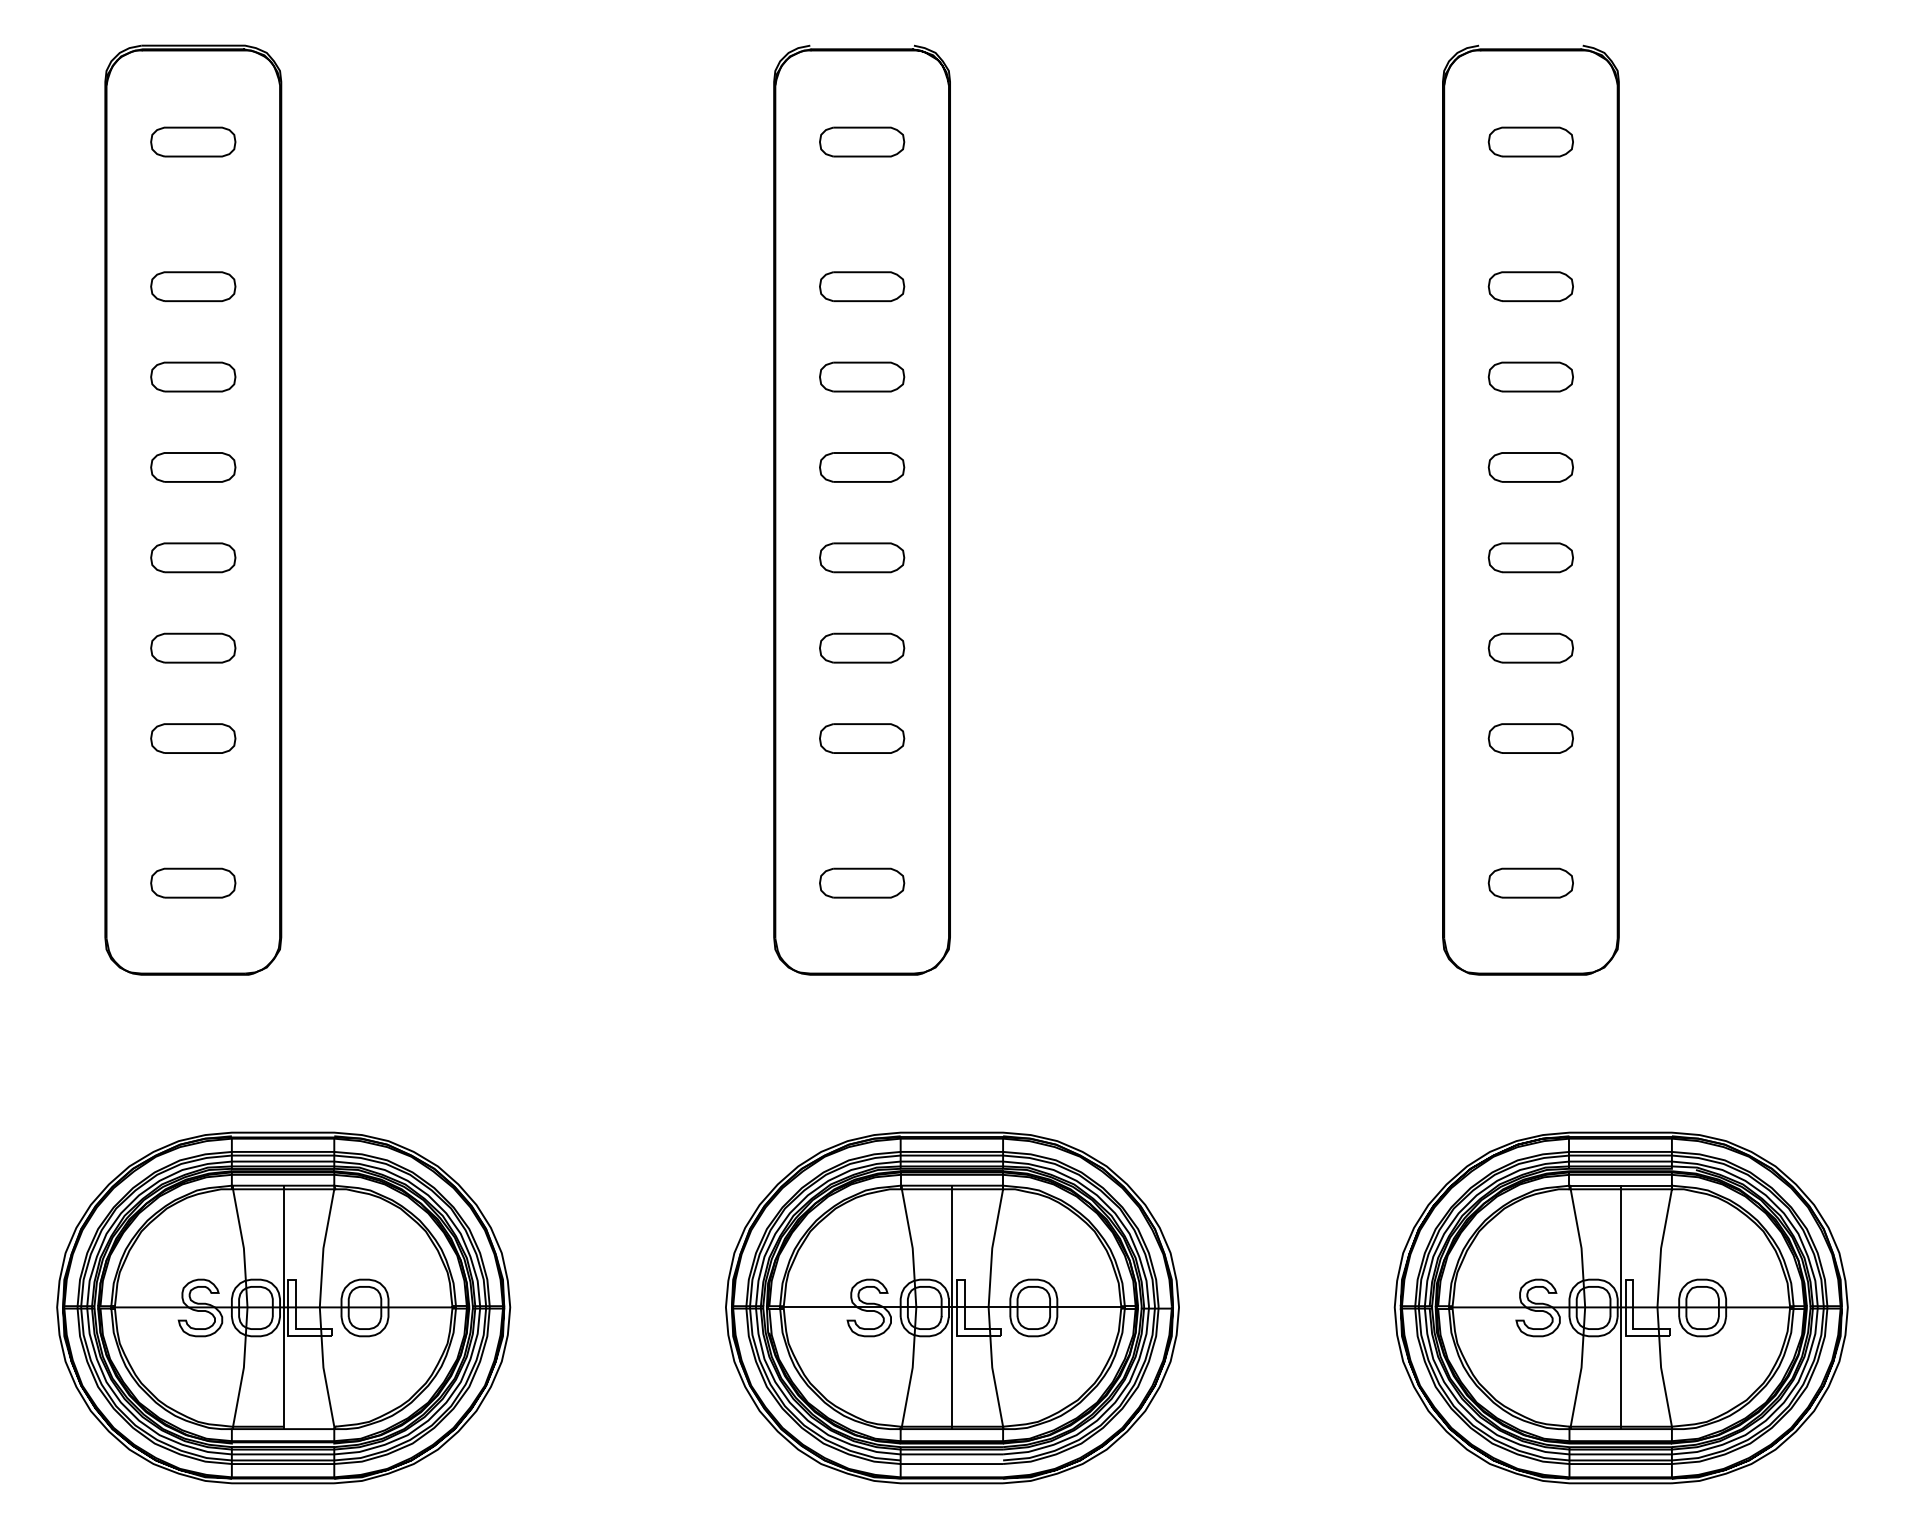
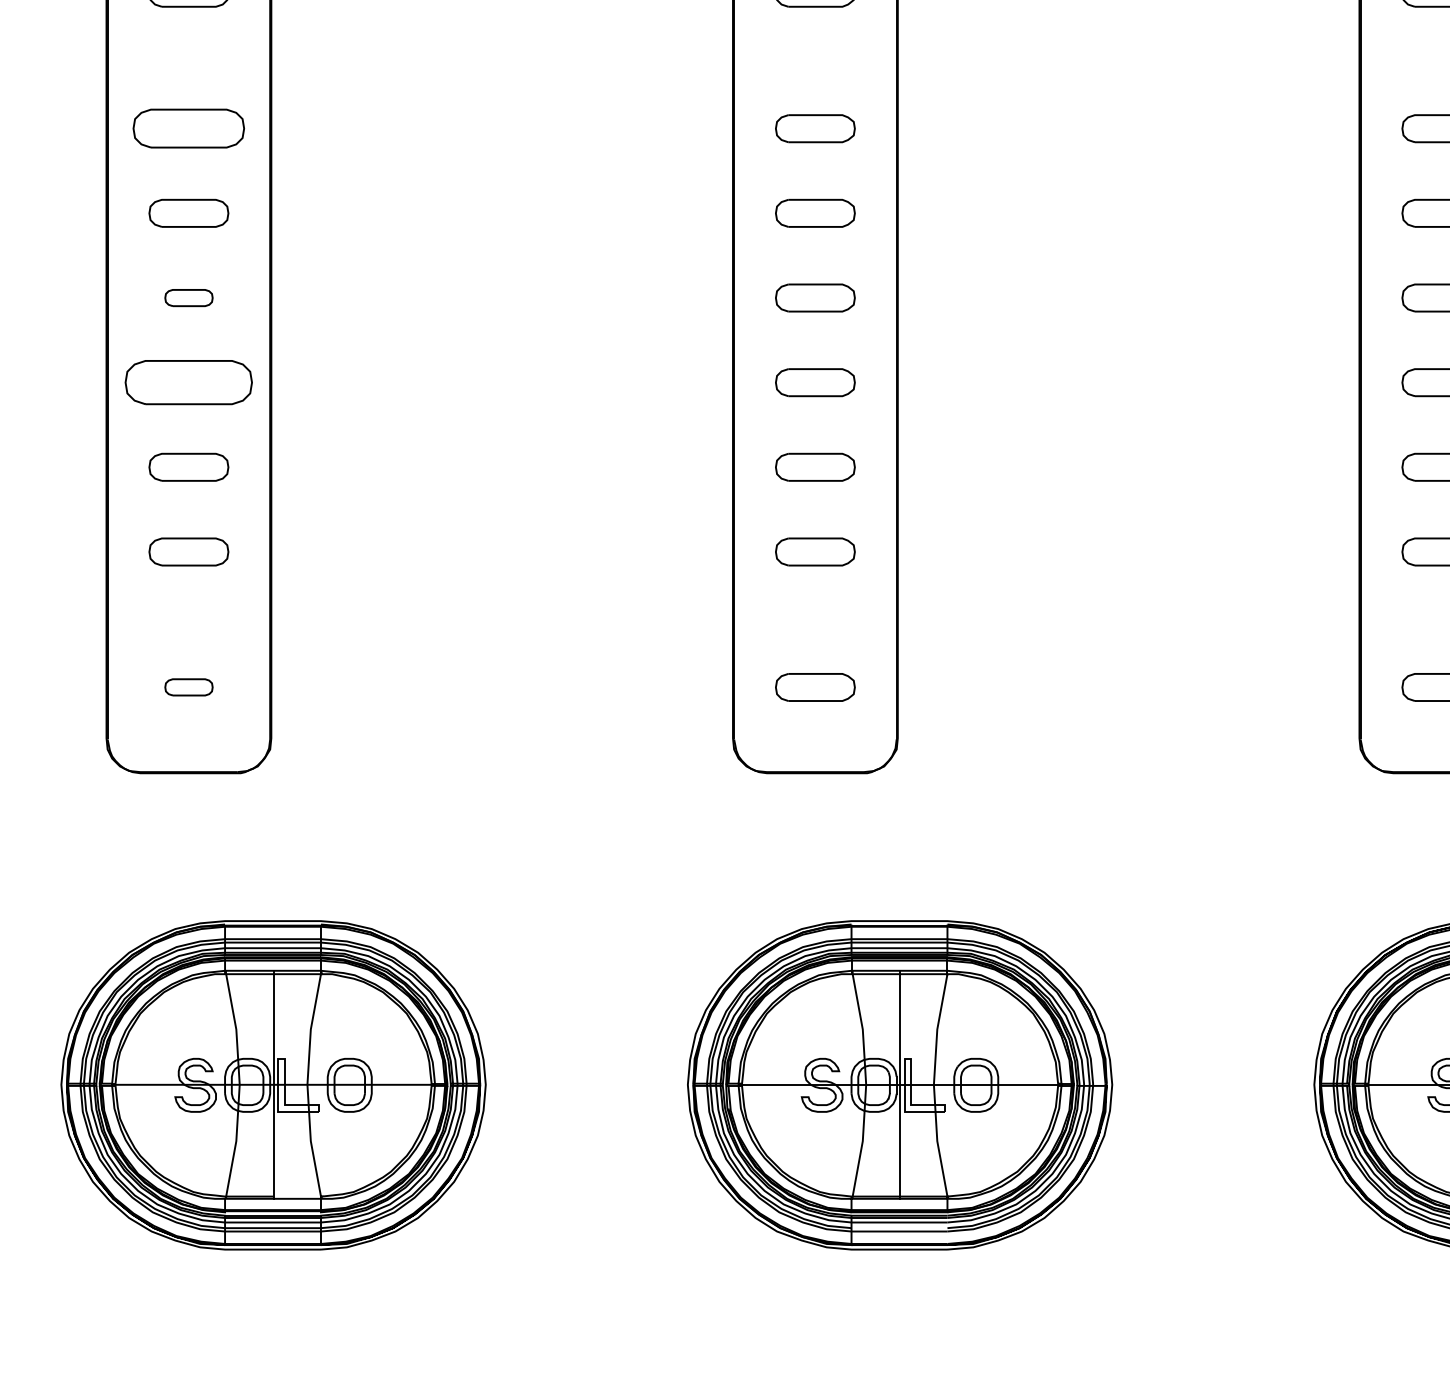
part: (193, 286) -> (189, 128), size x1.4
part: (193, 467) -> (189, 298), size x0.6
part: (193, 557) -> (189, 382), size x1.6
part: (193, 882) -> (189, 686), size x0.6

